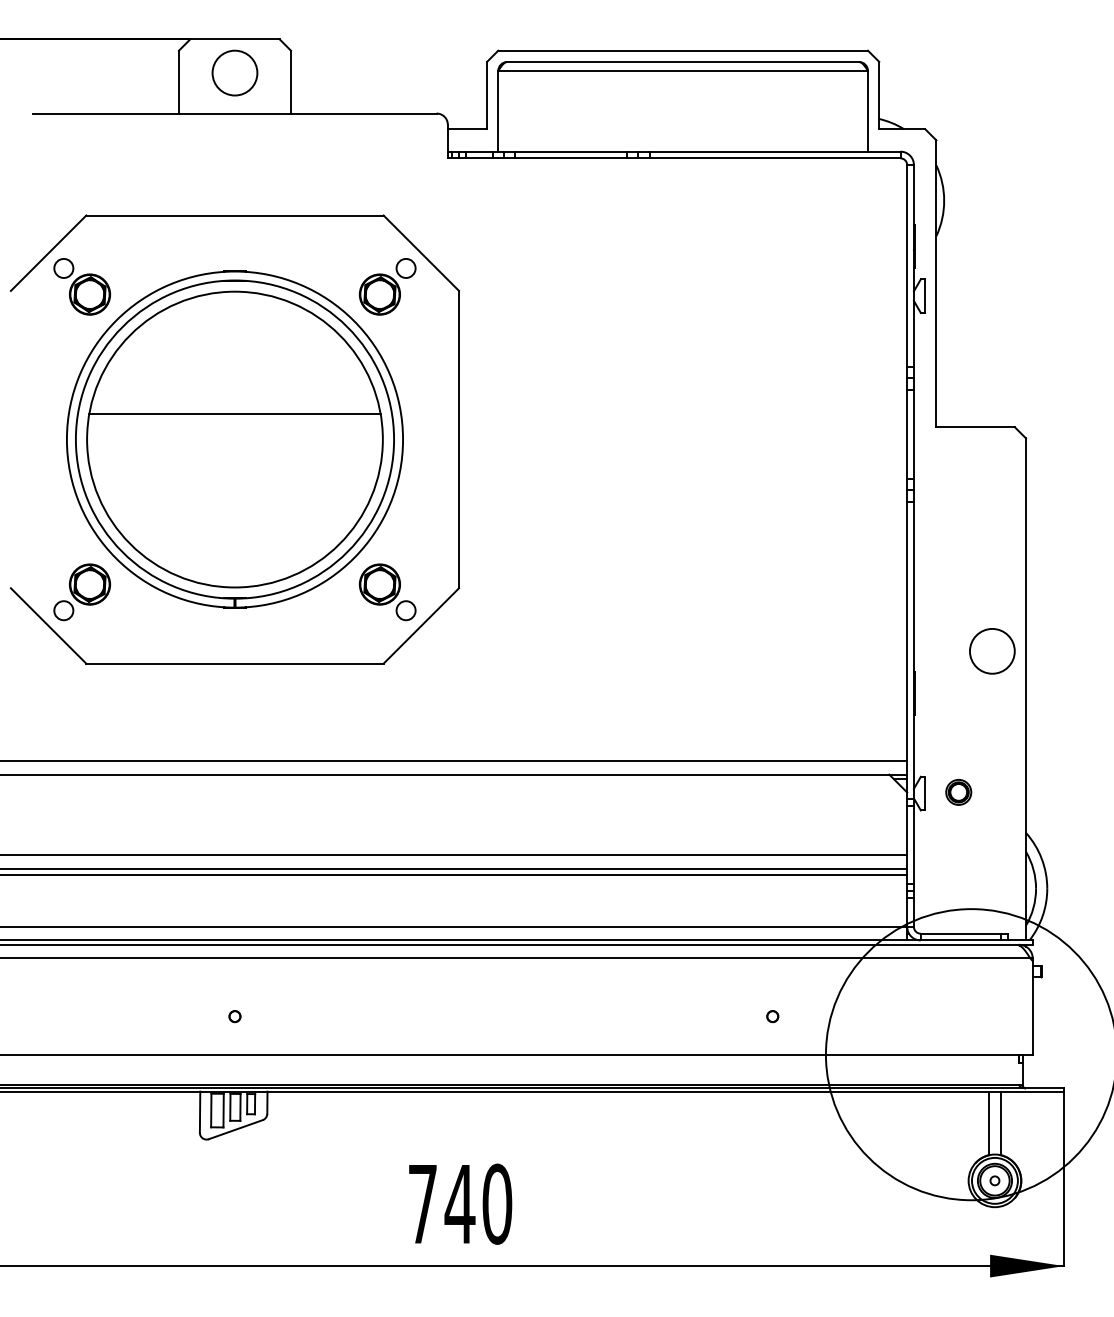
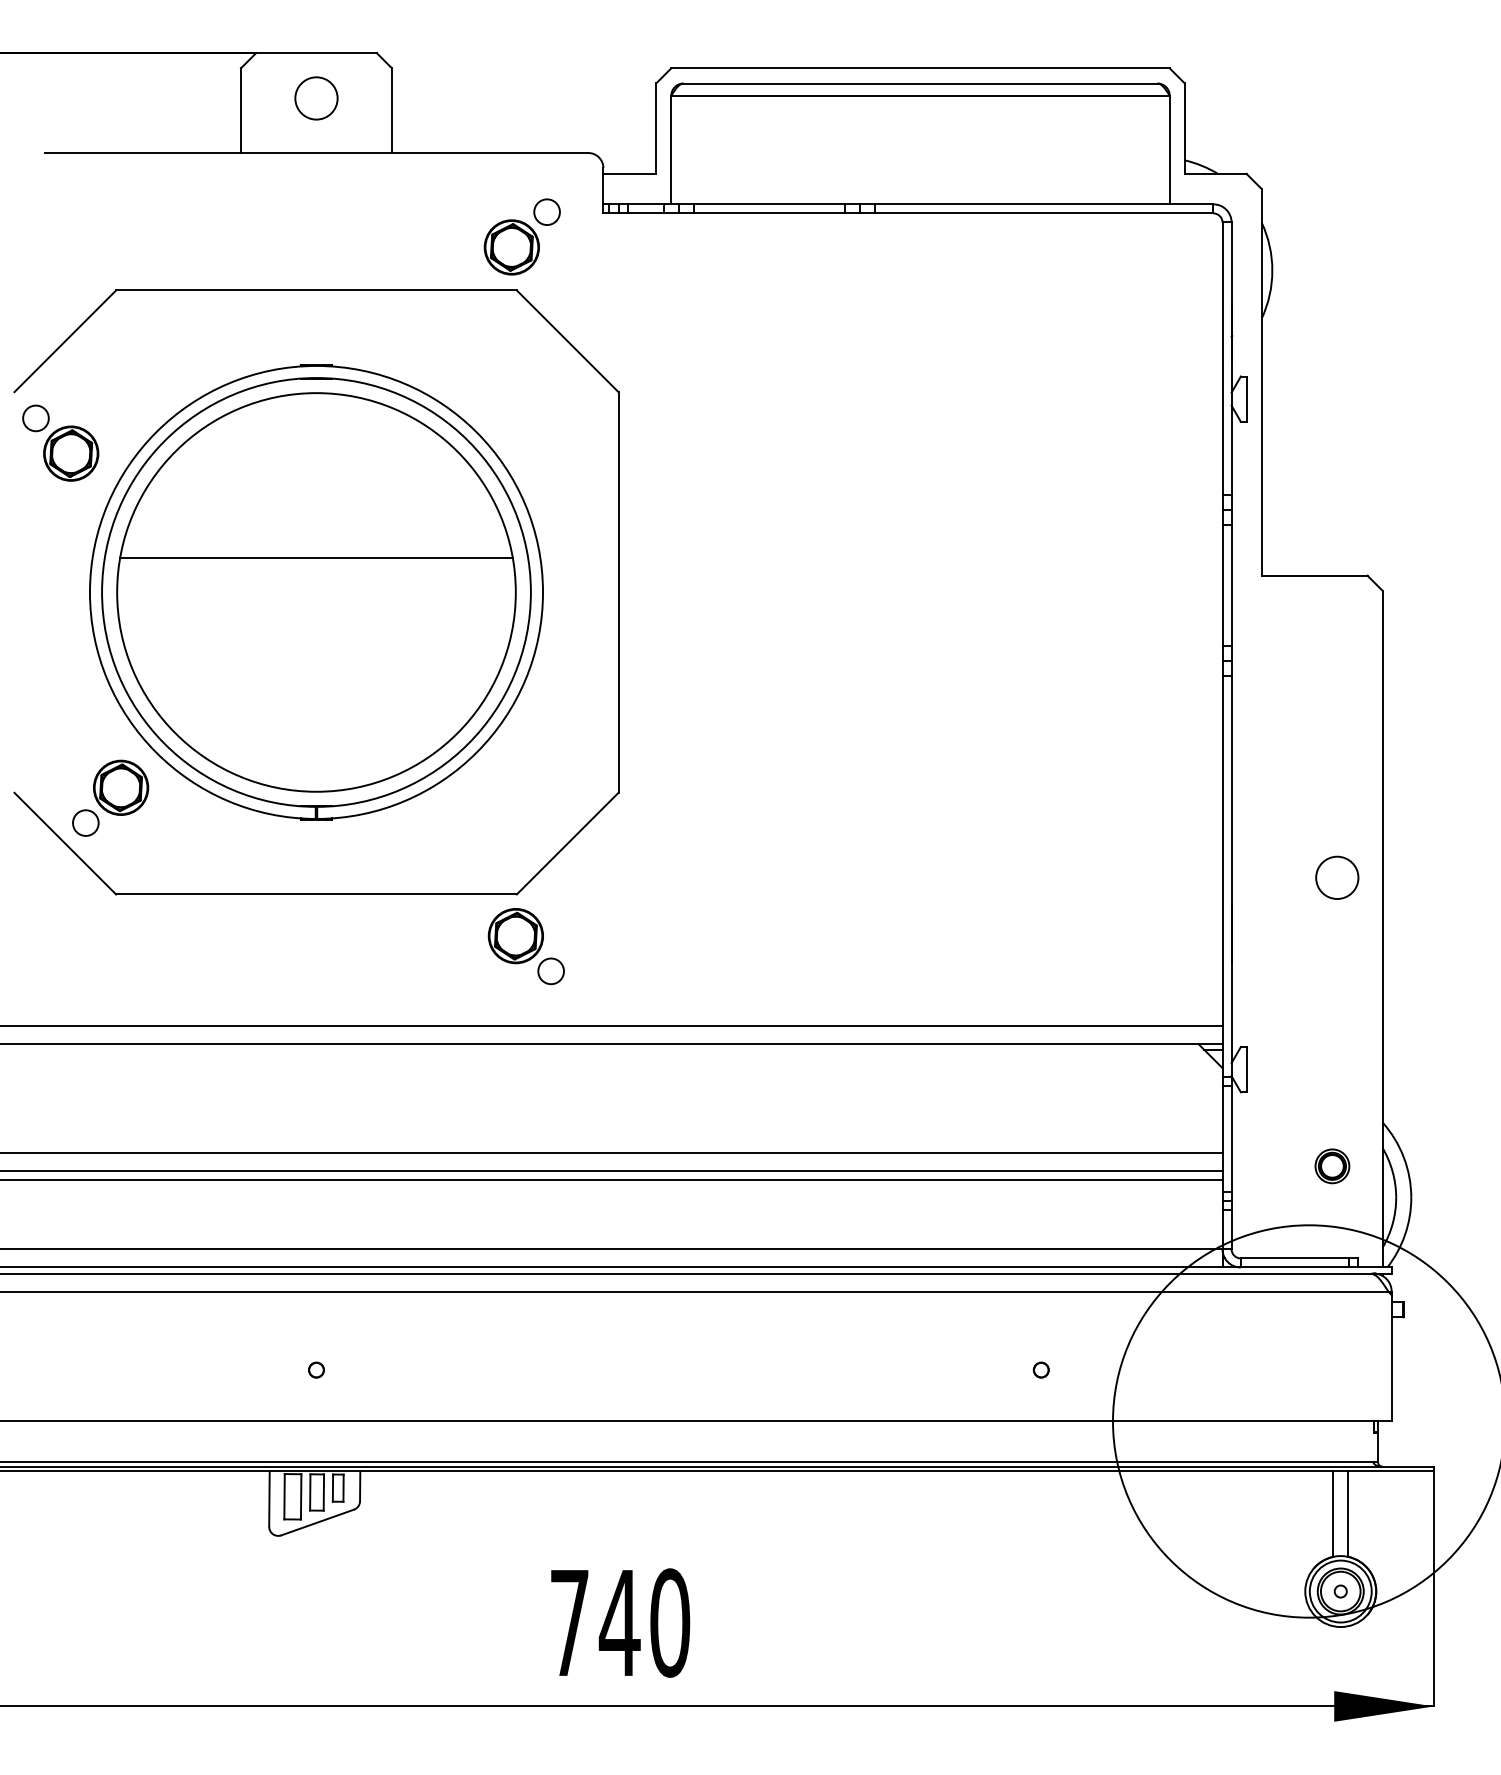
circle: (234, 72) -> (315, 97), size x0.7
part: (82, 286) -> (61, 442), moved
part: (387, 286) -> (522, 236), moved
part: (387, 592) -> (526, 946), moved
circle: (991, 650) -> (1336, 876), size x0.7
part: (958, 792) -> (1332, 1166), moved

